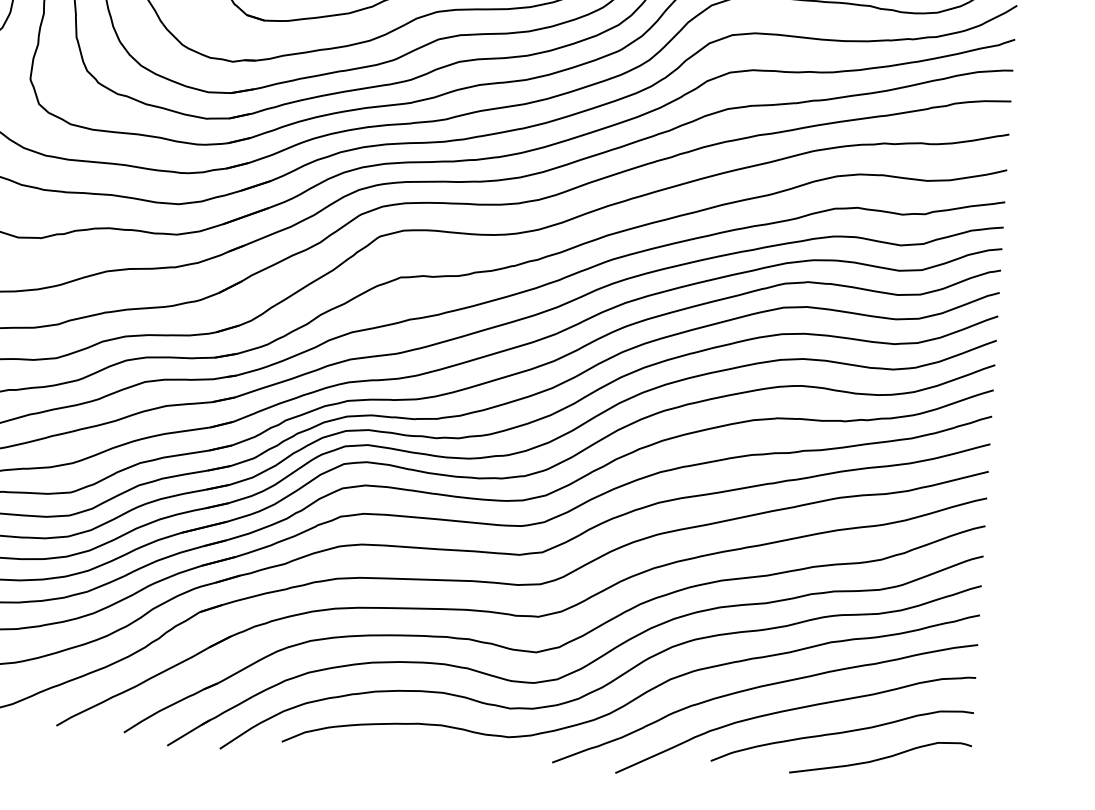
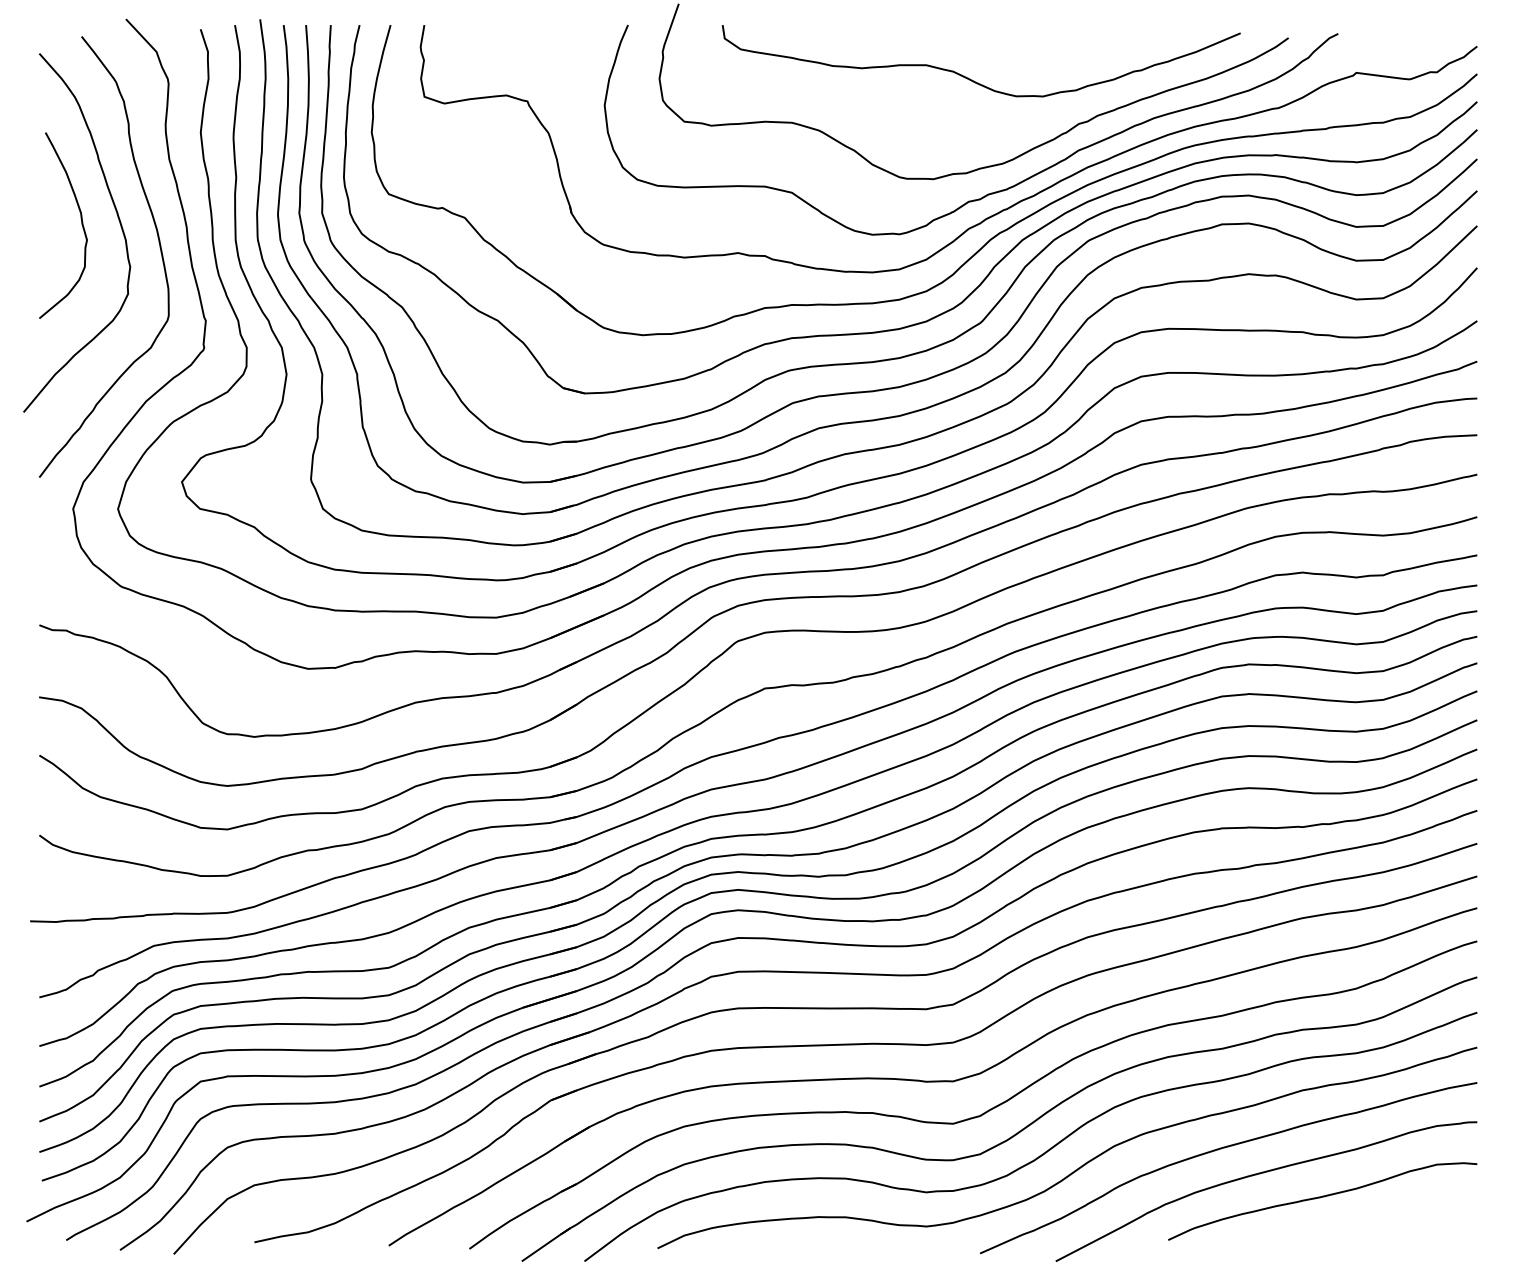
curve: (880, 758) -> (1369, 1224), removed

